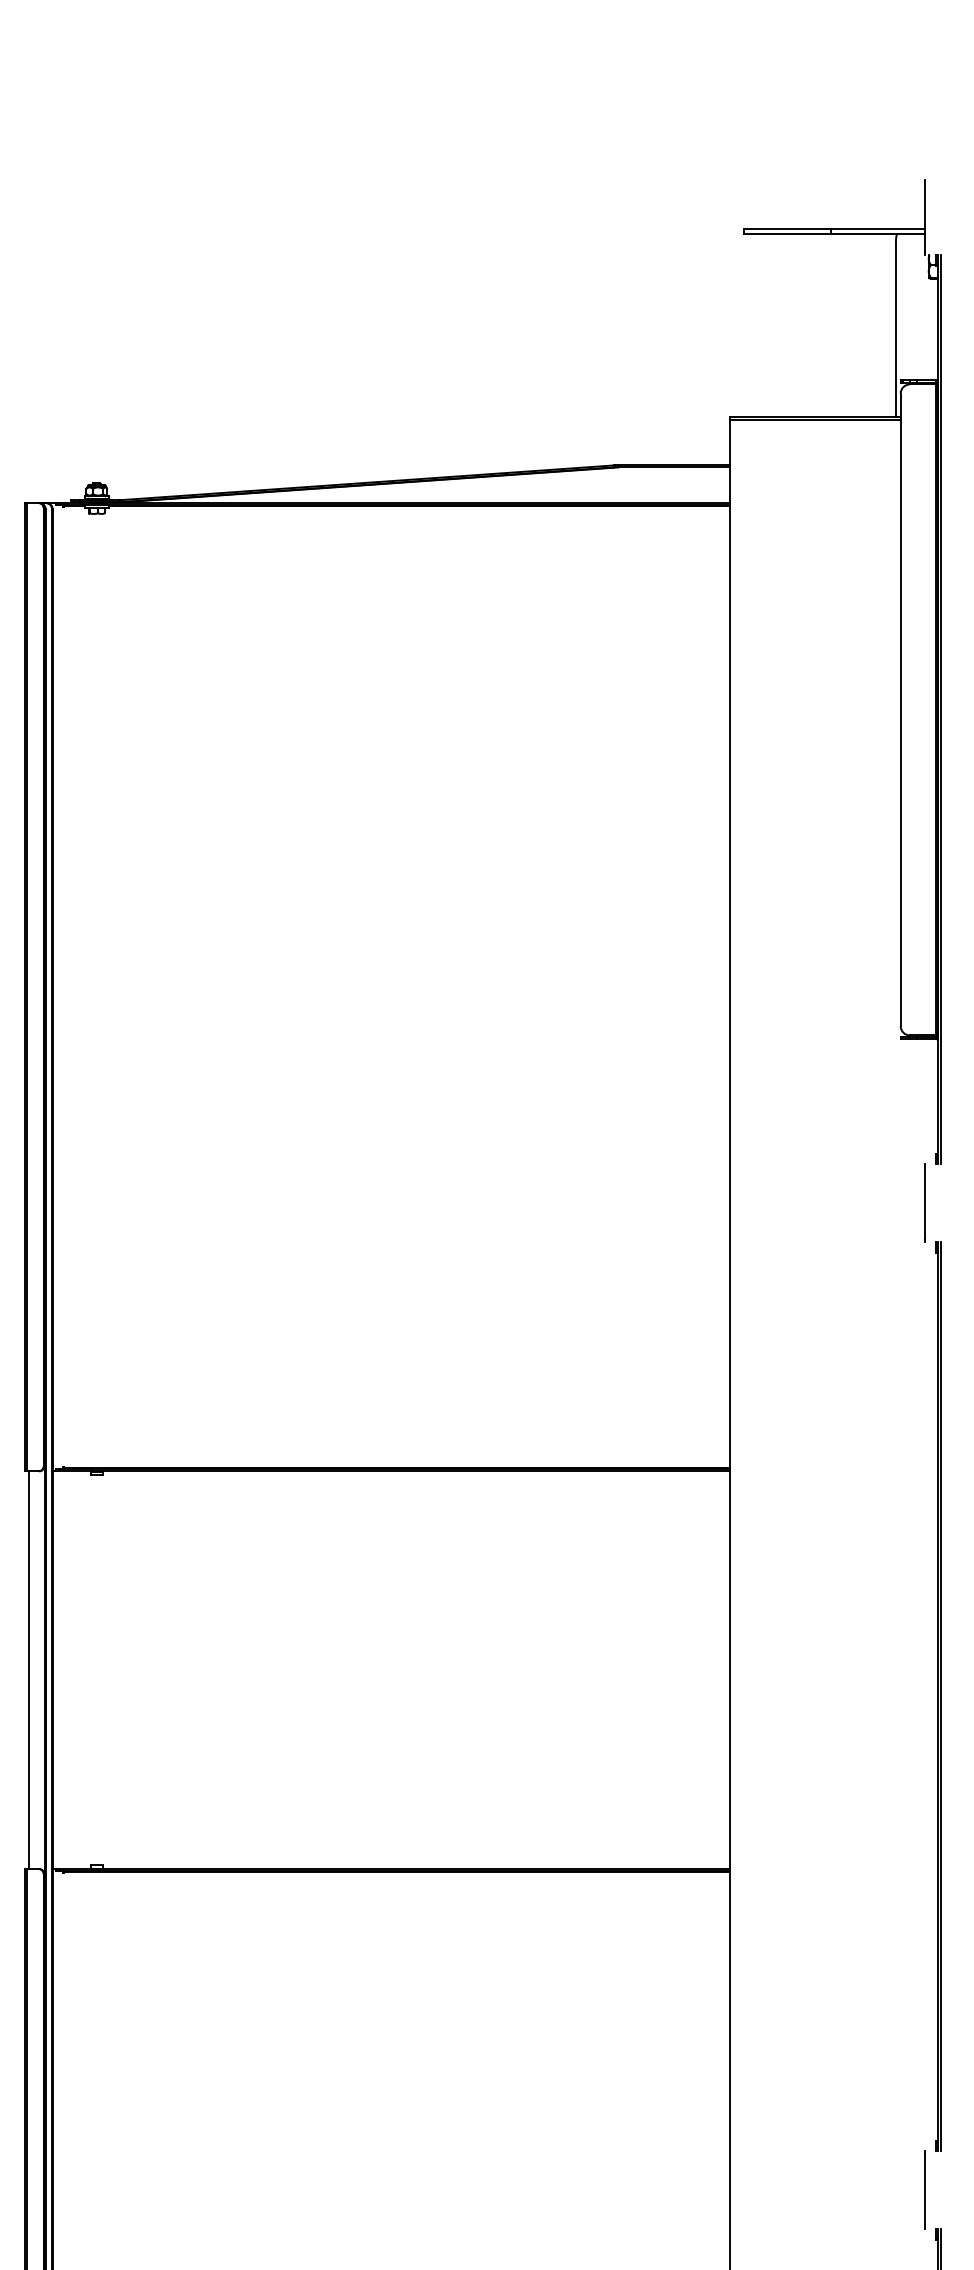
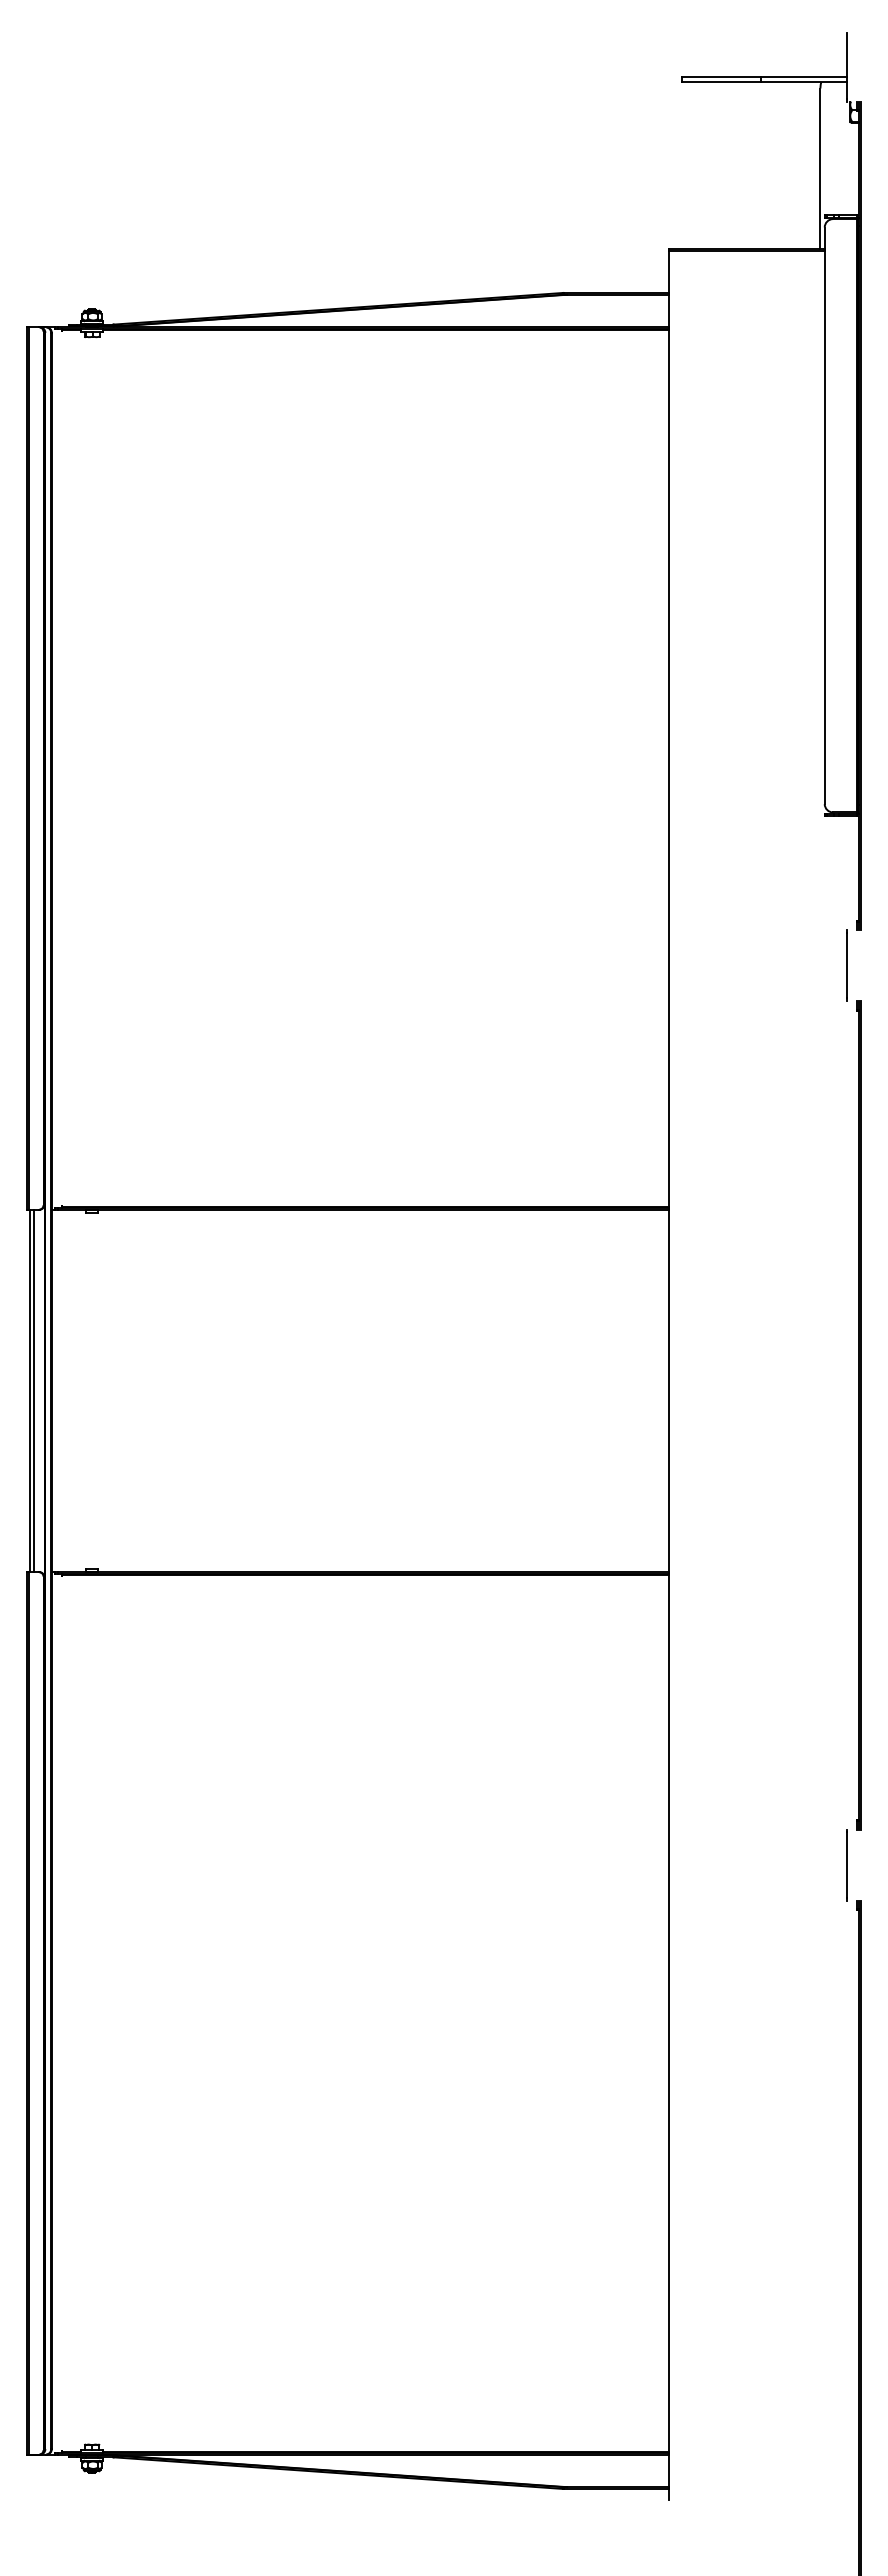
line: (33, 1669) -> (34, 1390), added

